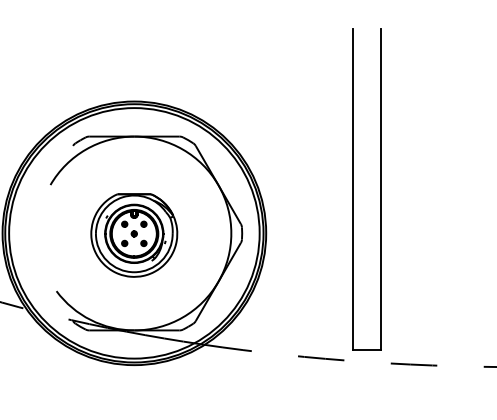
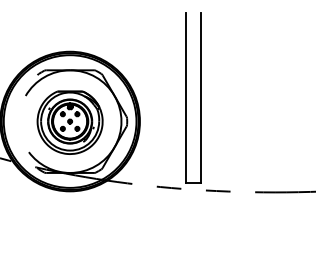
part: (133, 235) -> (69, 122), size x1.43

